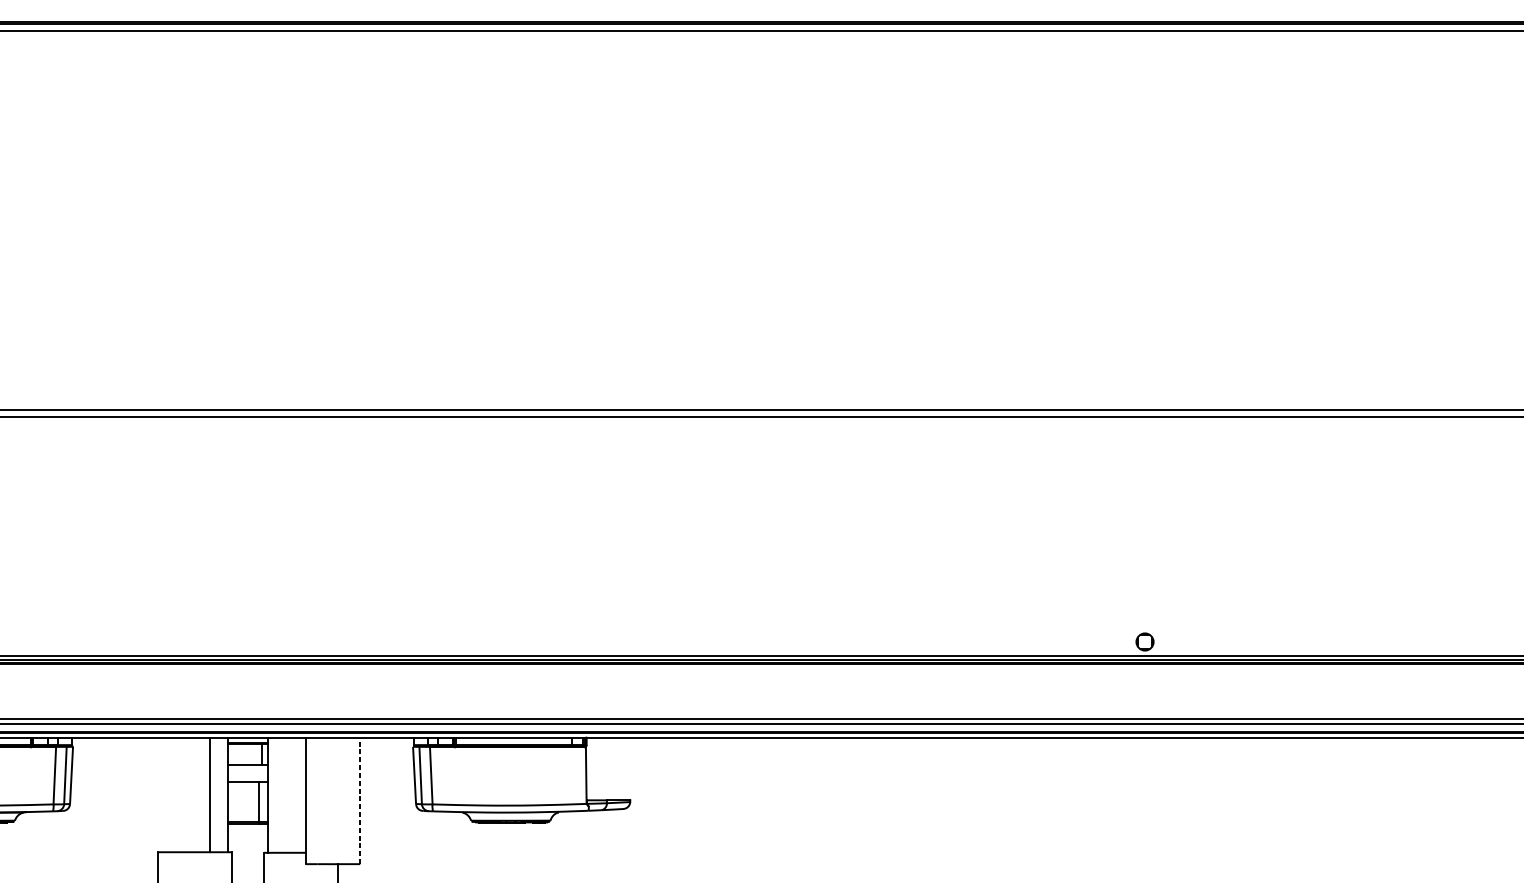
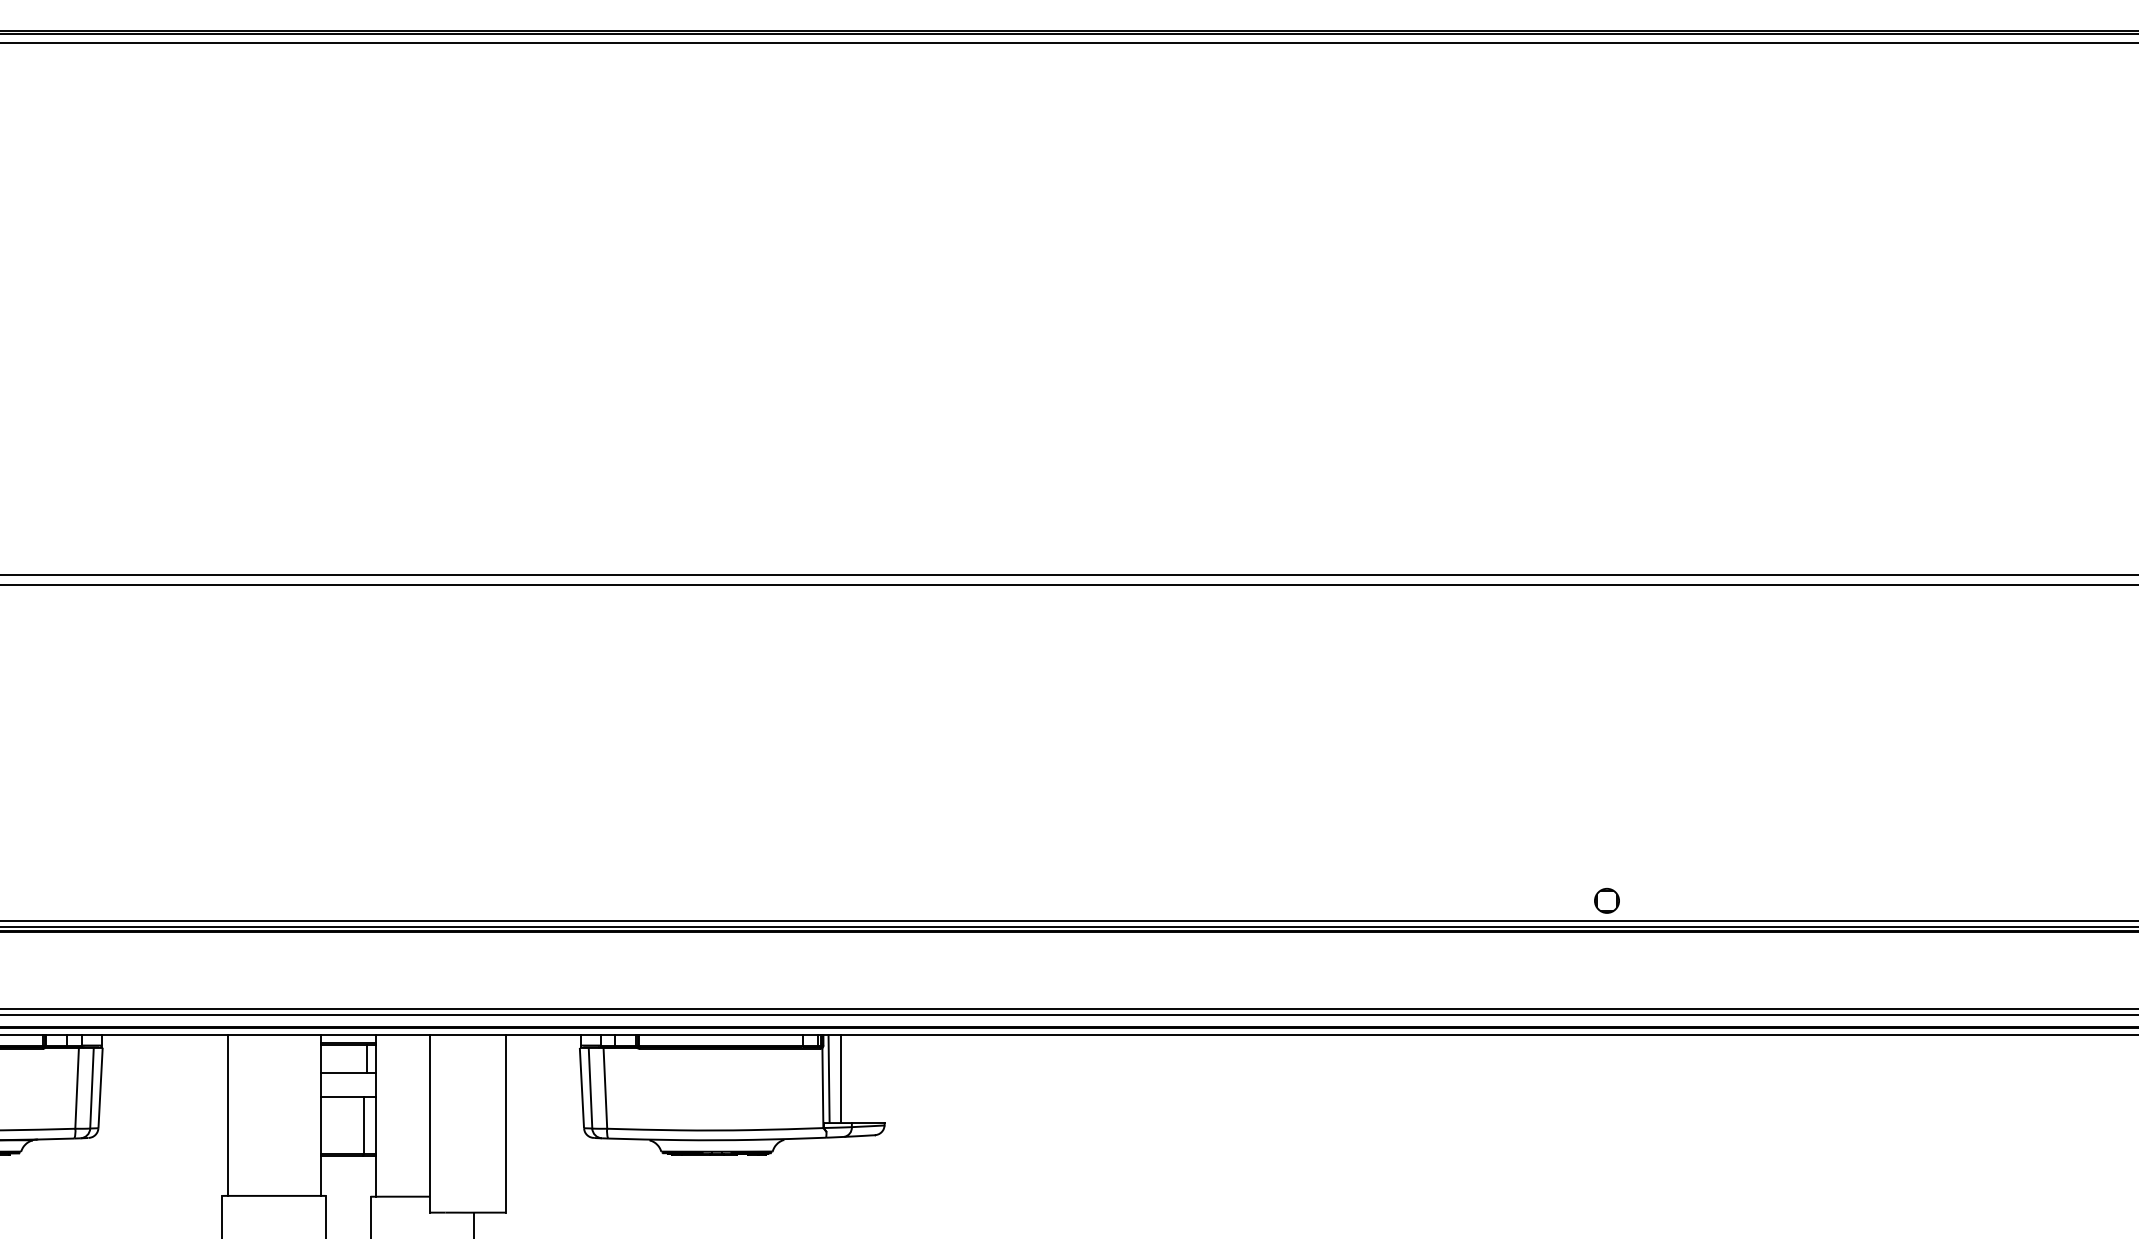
line: (590, 769) -> (828, 1079), added
line: (599, 769) -> (841, 1079), added
line: (209, 794) -> (227, 1115), moved
line: (360, 800) -> (505, 1123), dashed -> solid

